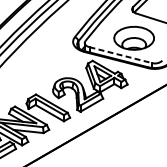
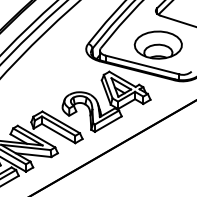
line: (120, 54) -> (142, 64), dashed -> solid

